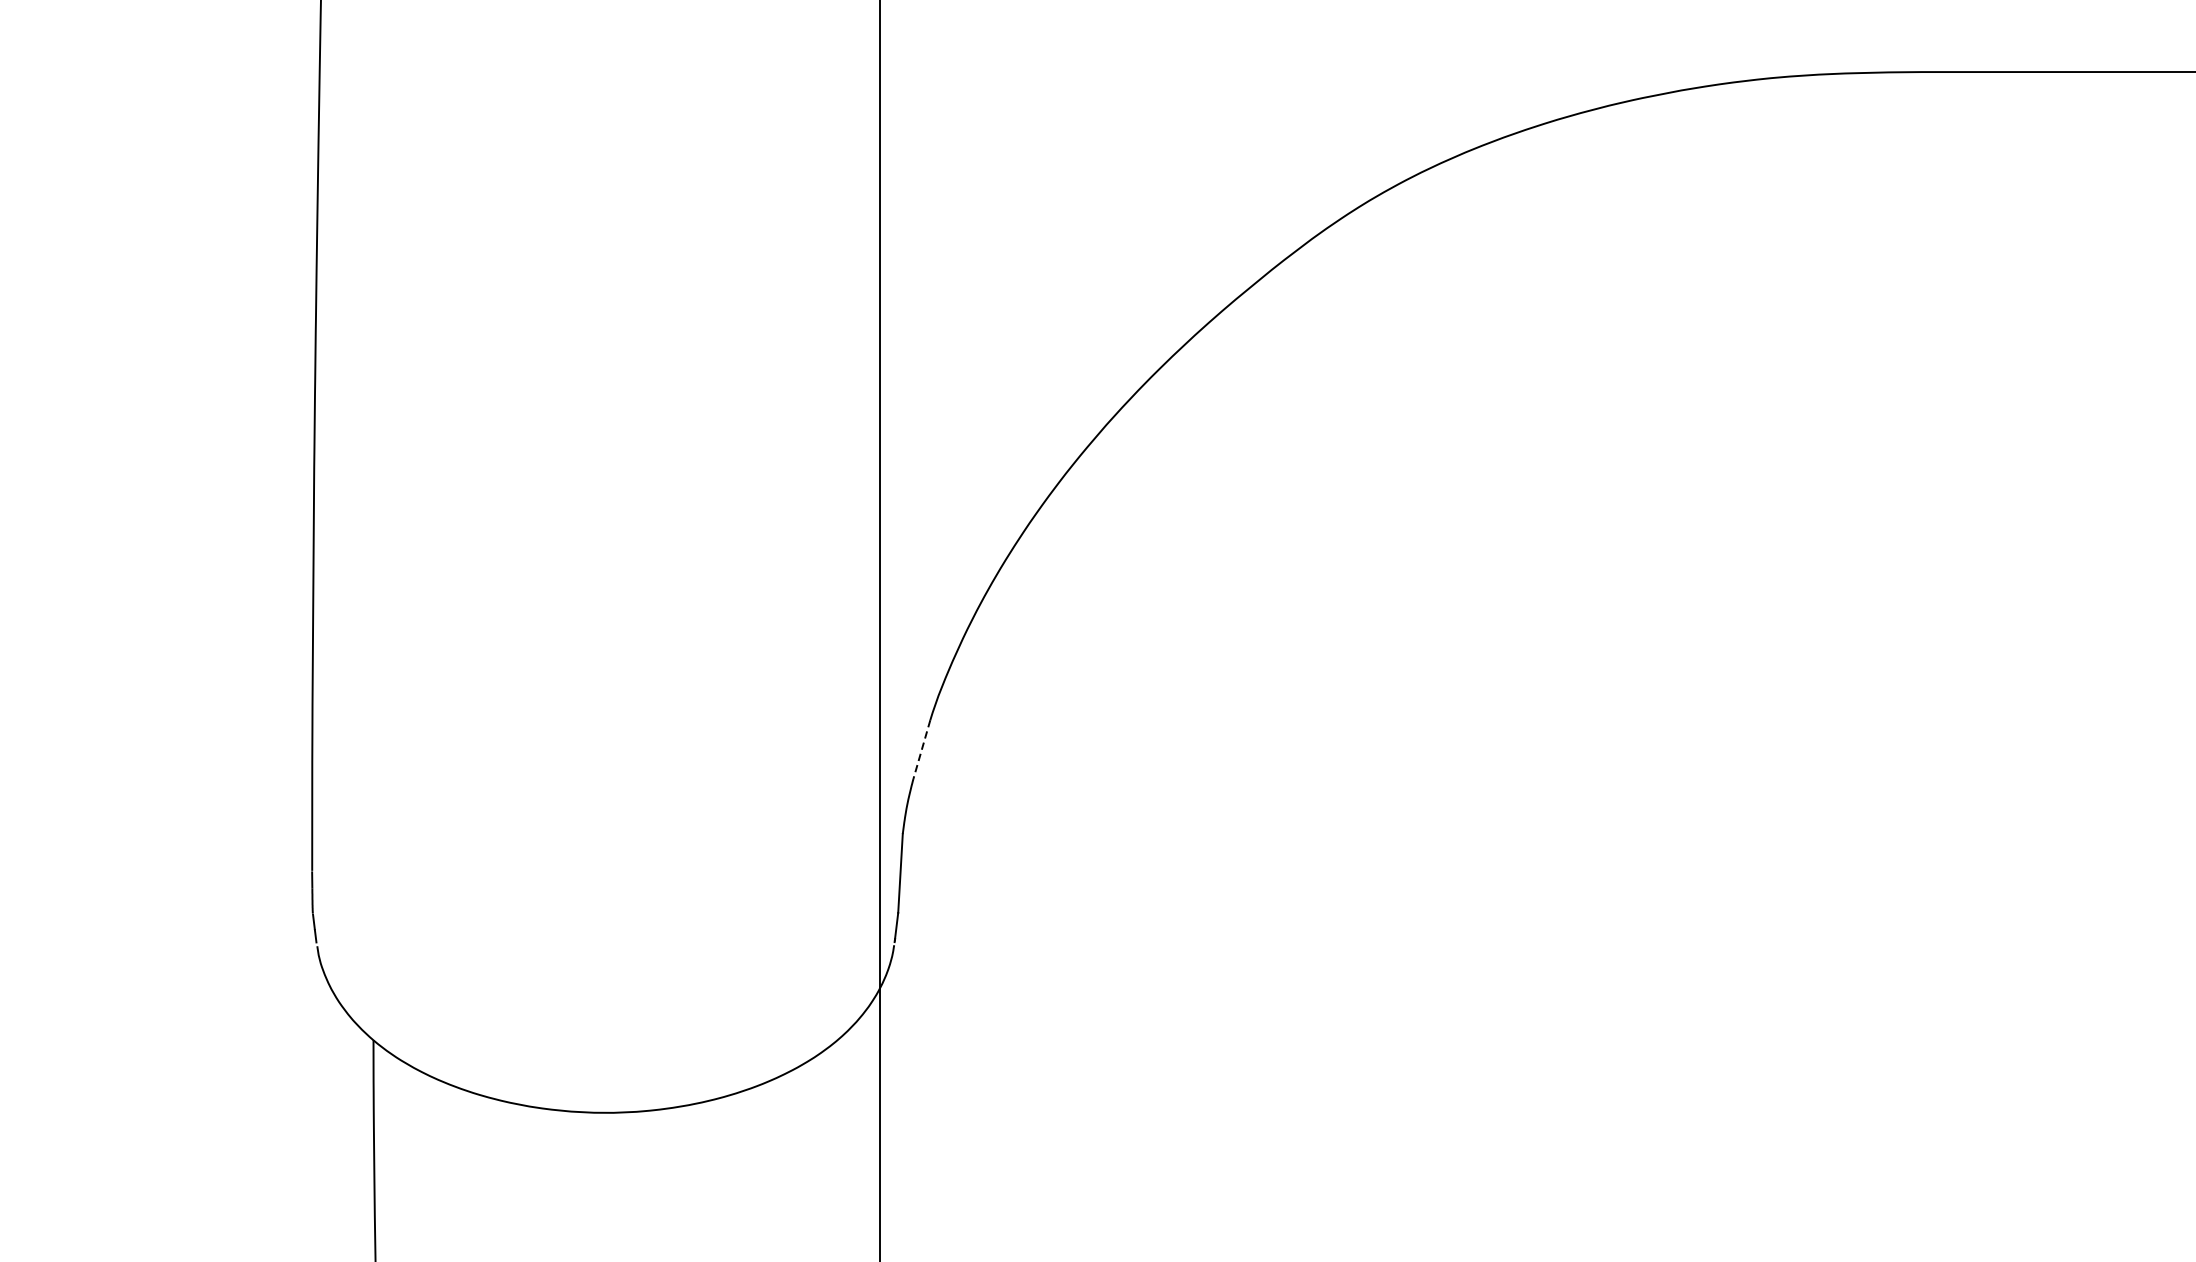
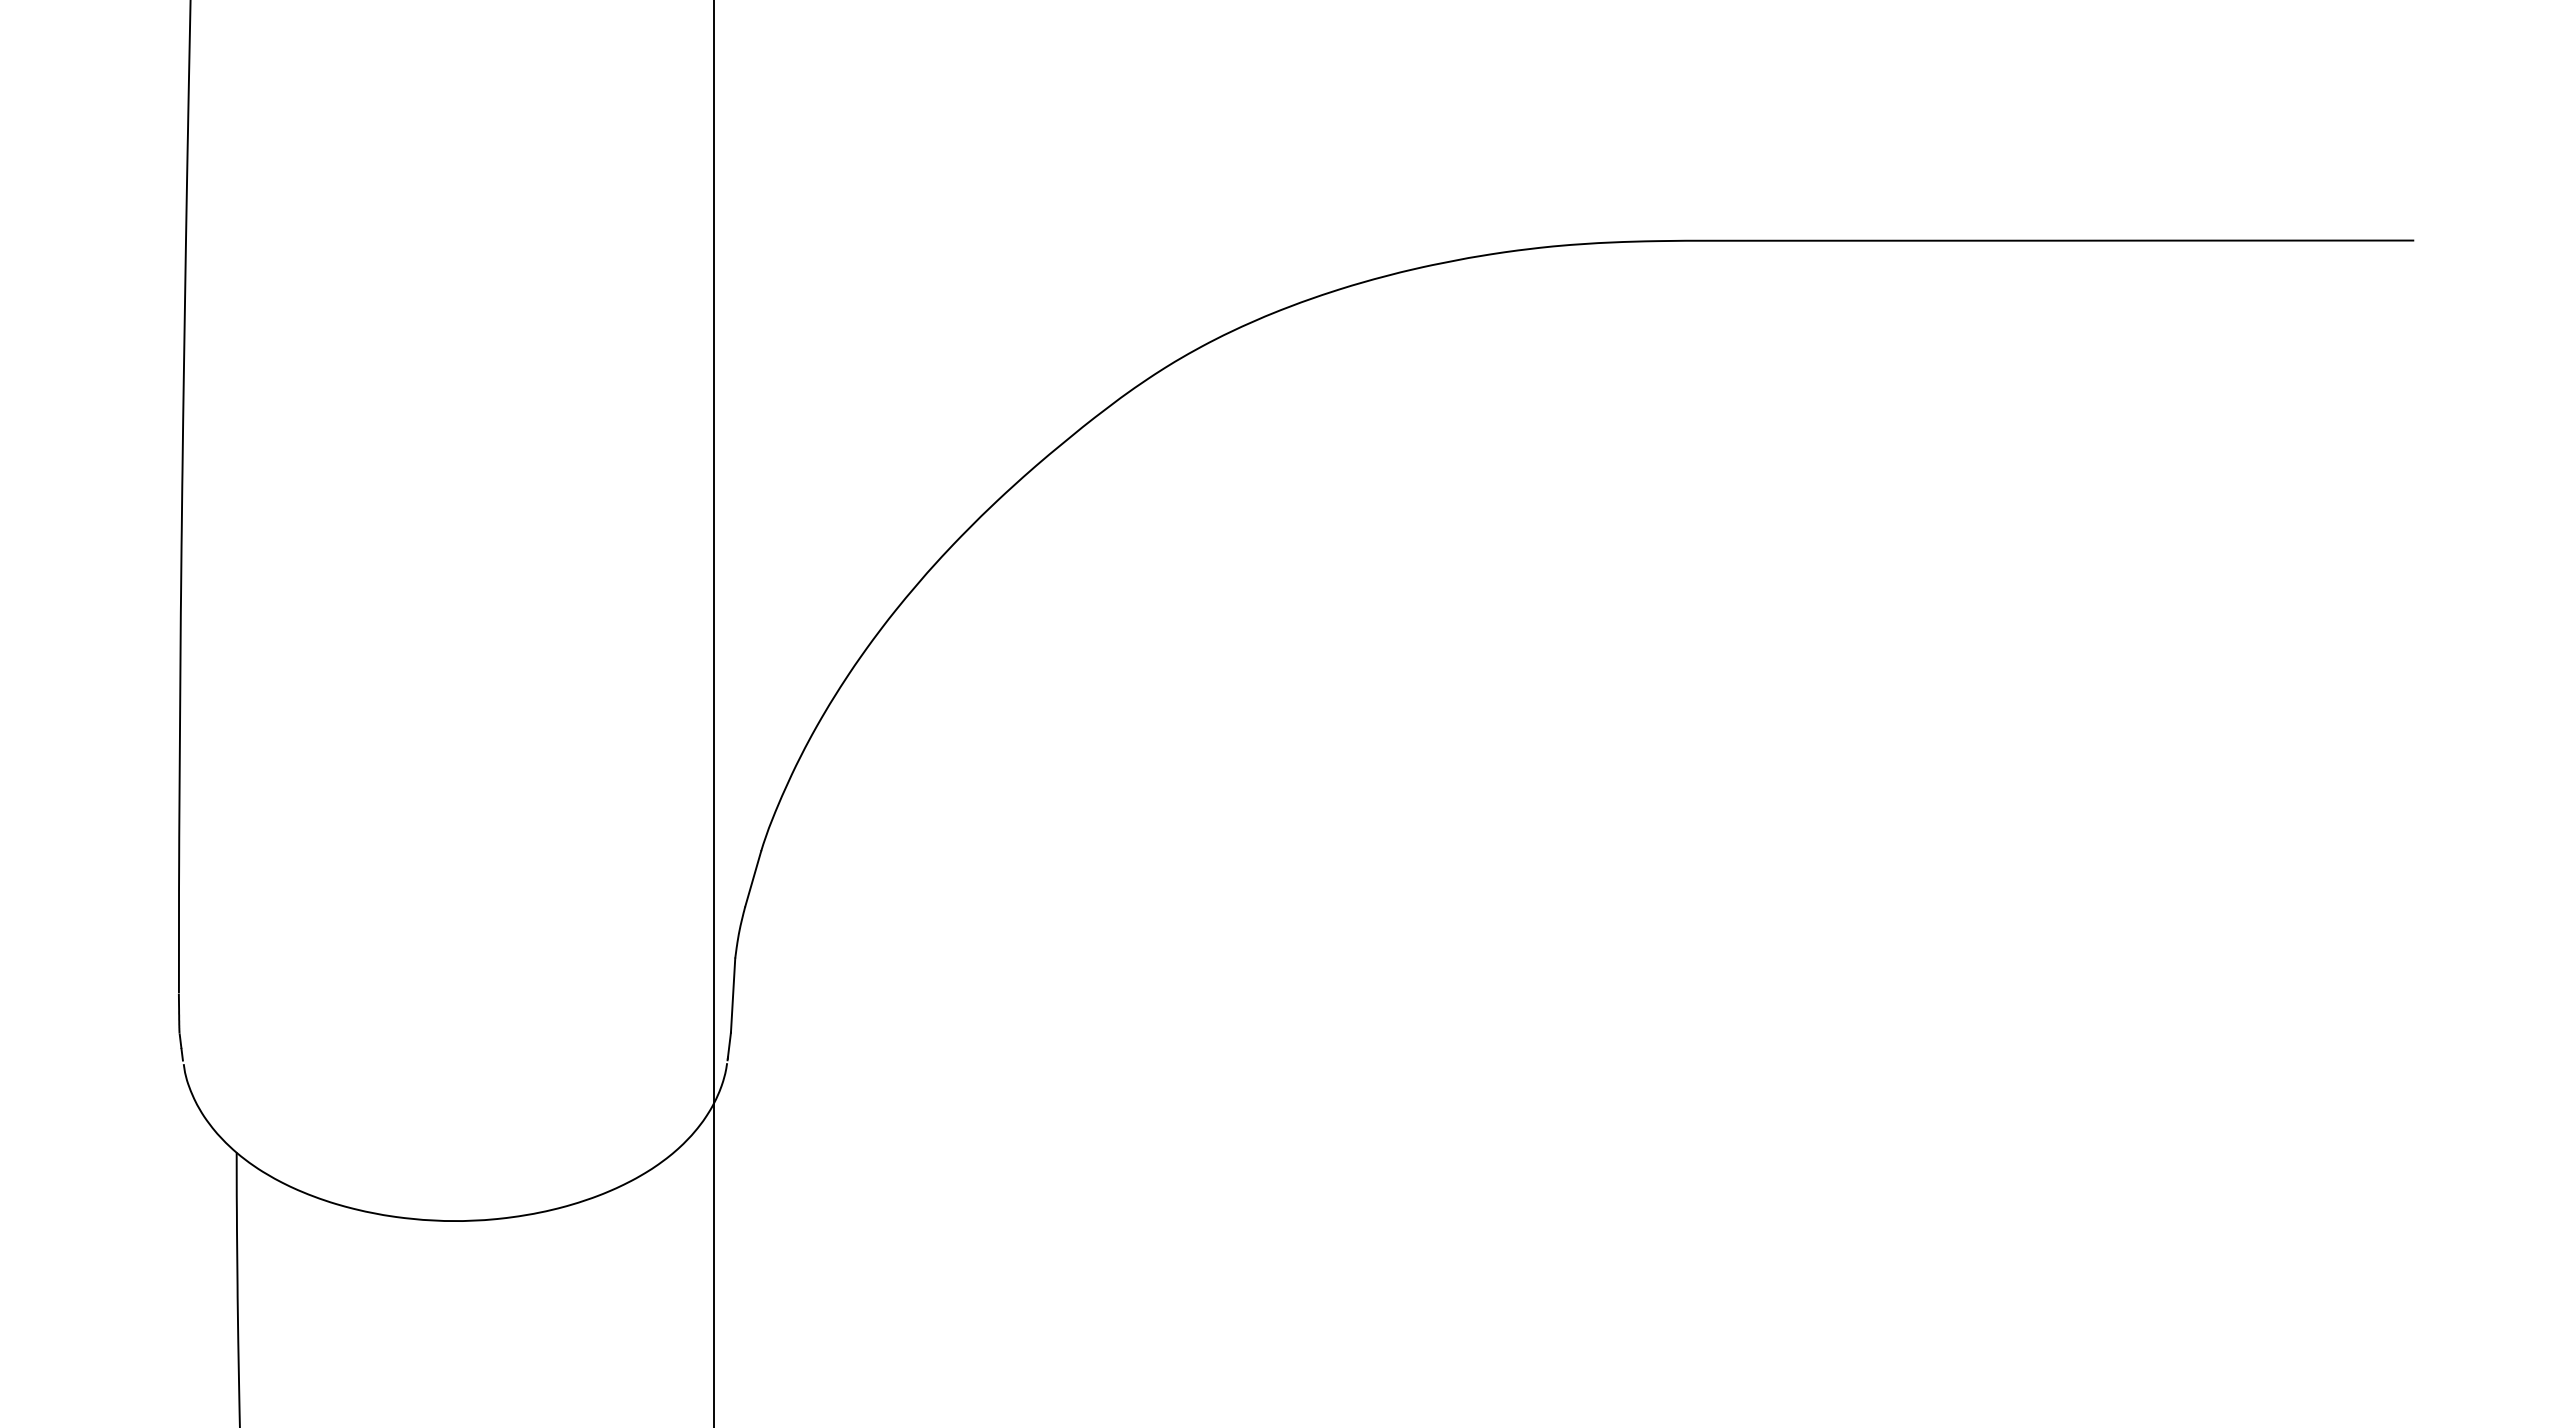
line: (922, 749) -> (753, 878), dashed -> solid

